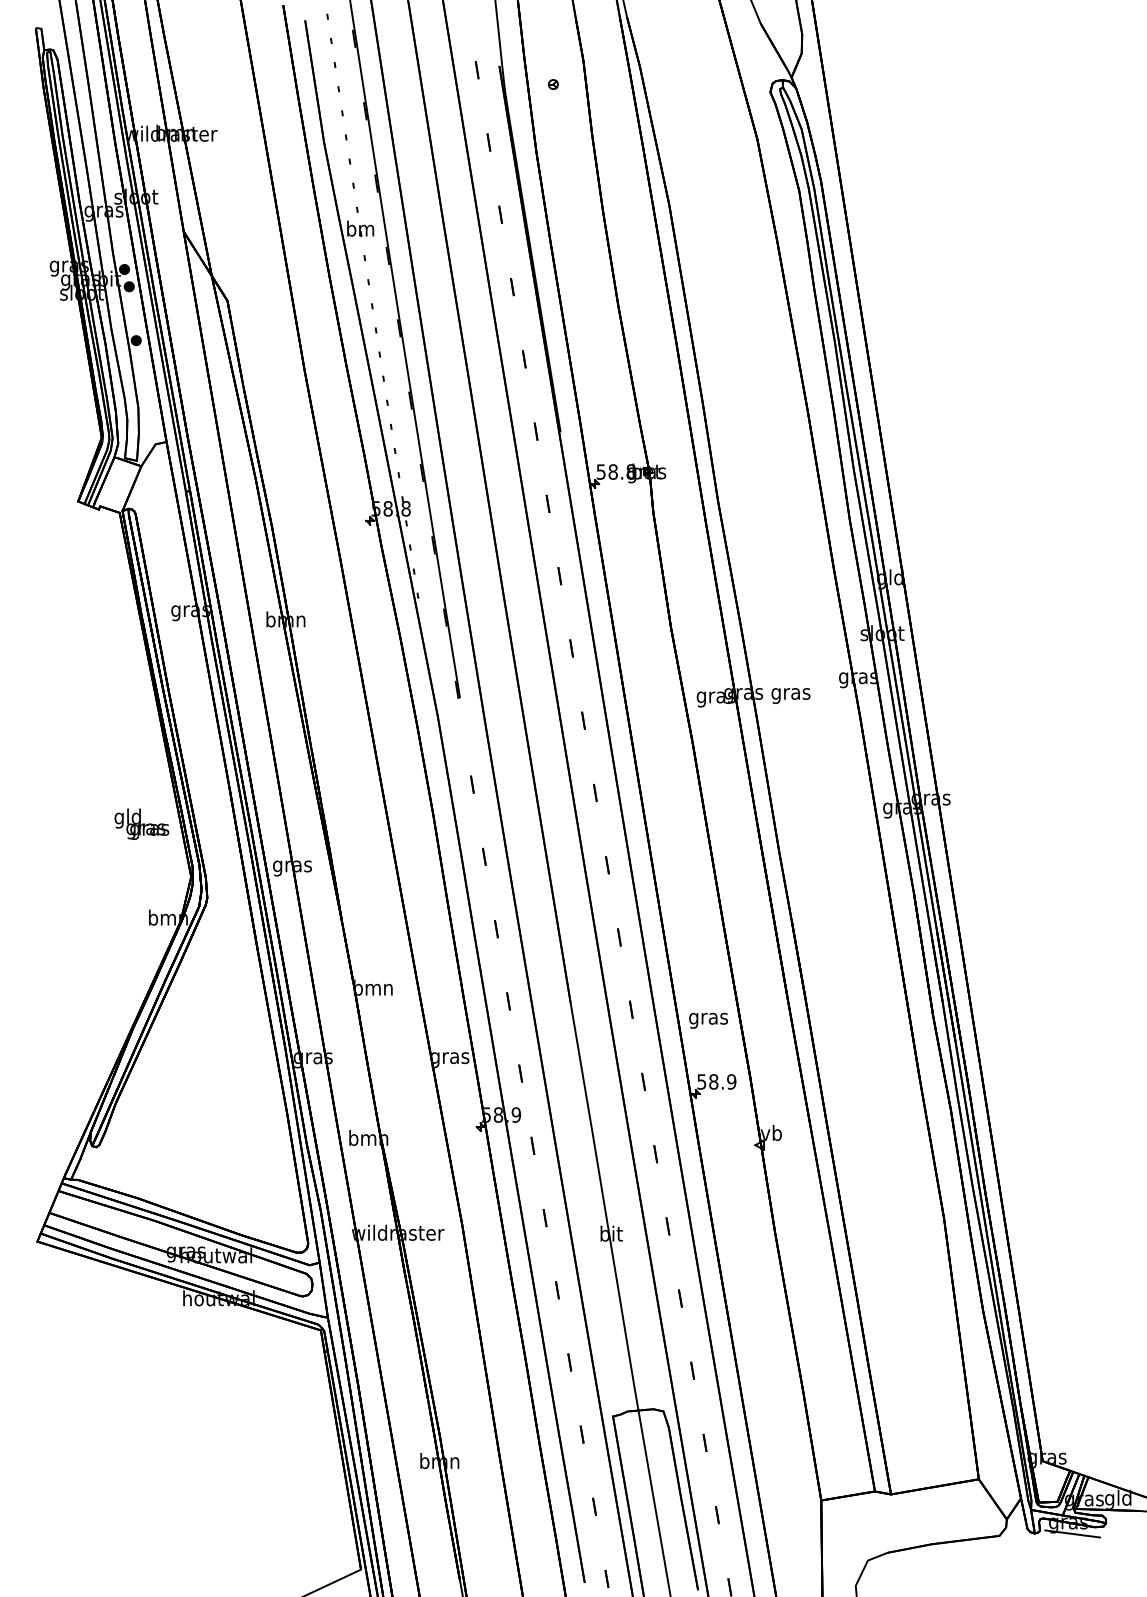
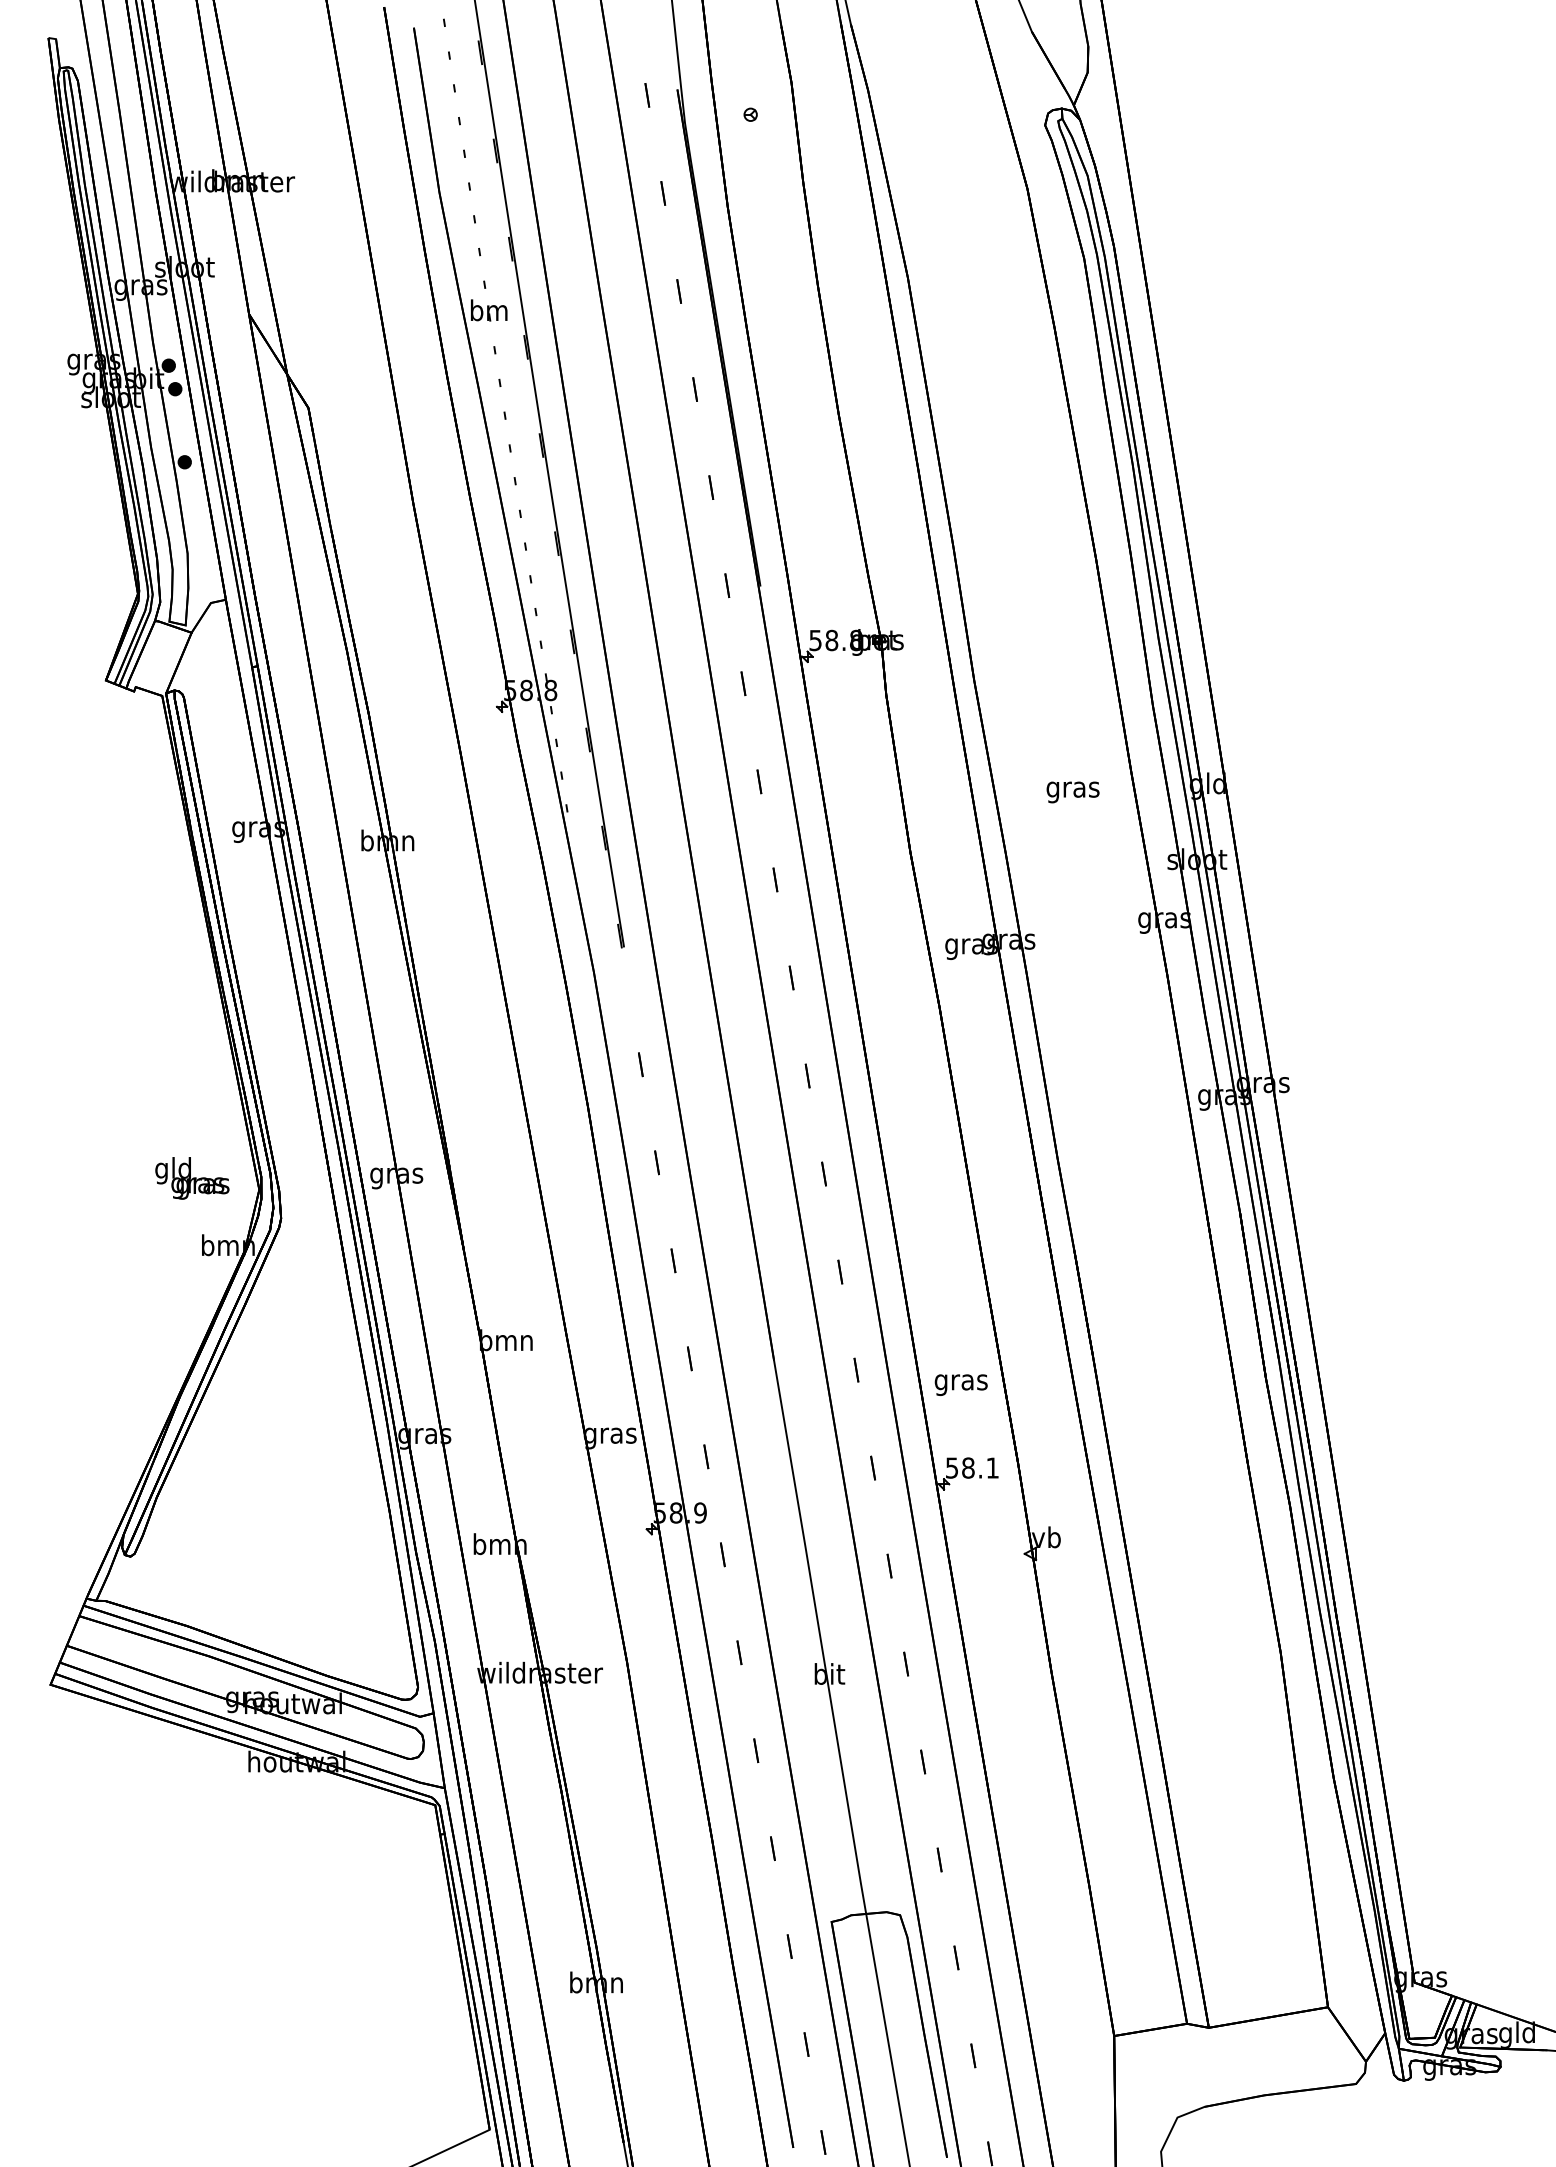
text: (790, 696) -> (1072, 792), moved
text: (141, 824) -> (192, 1178), moved
text: (731, 1081) -> (992, 1467), 58.9 -> 58.1
line: (1072, 1534) -> (1455, 2081), removed

